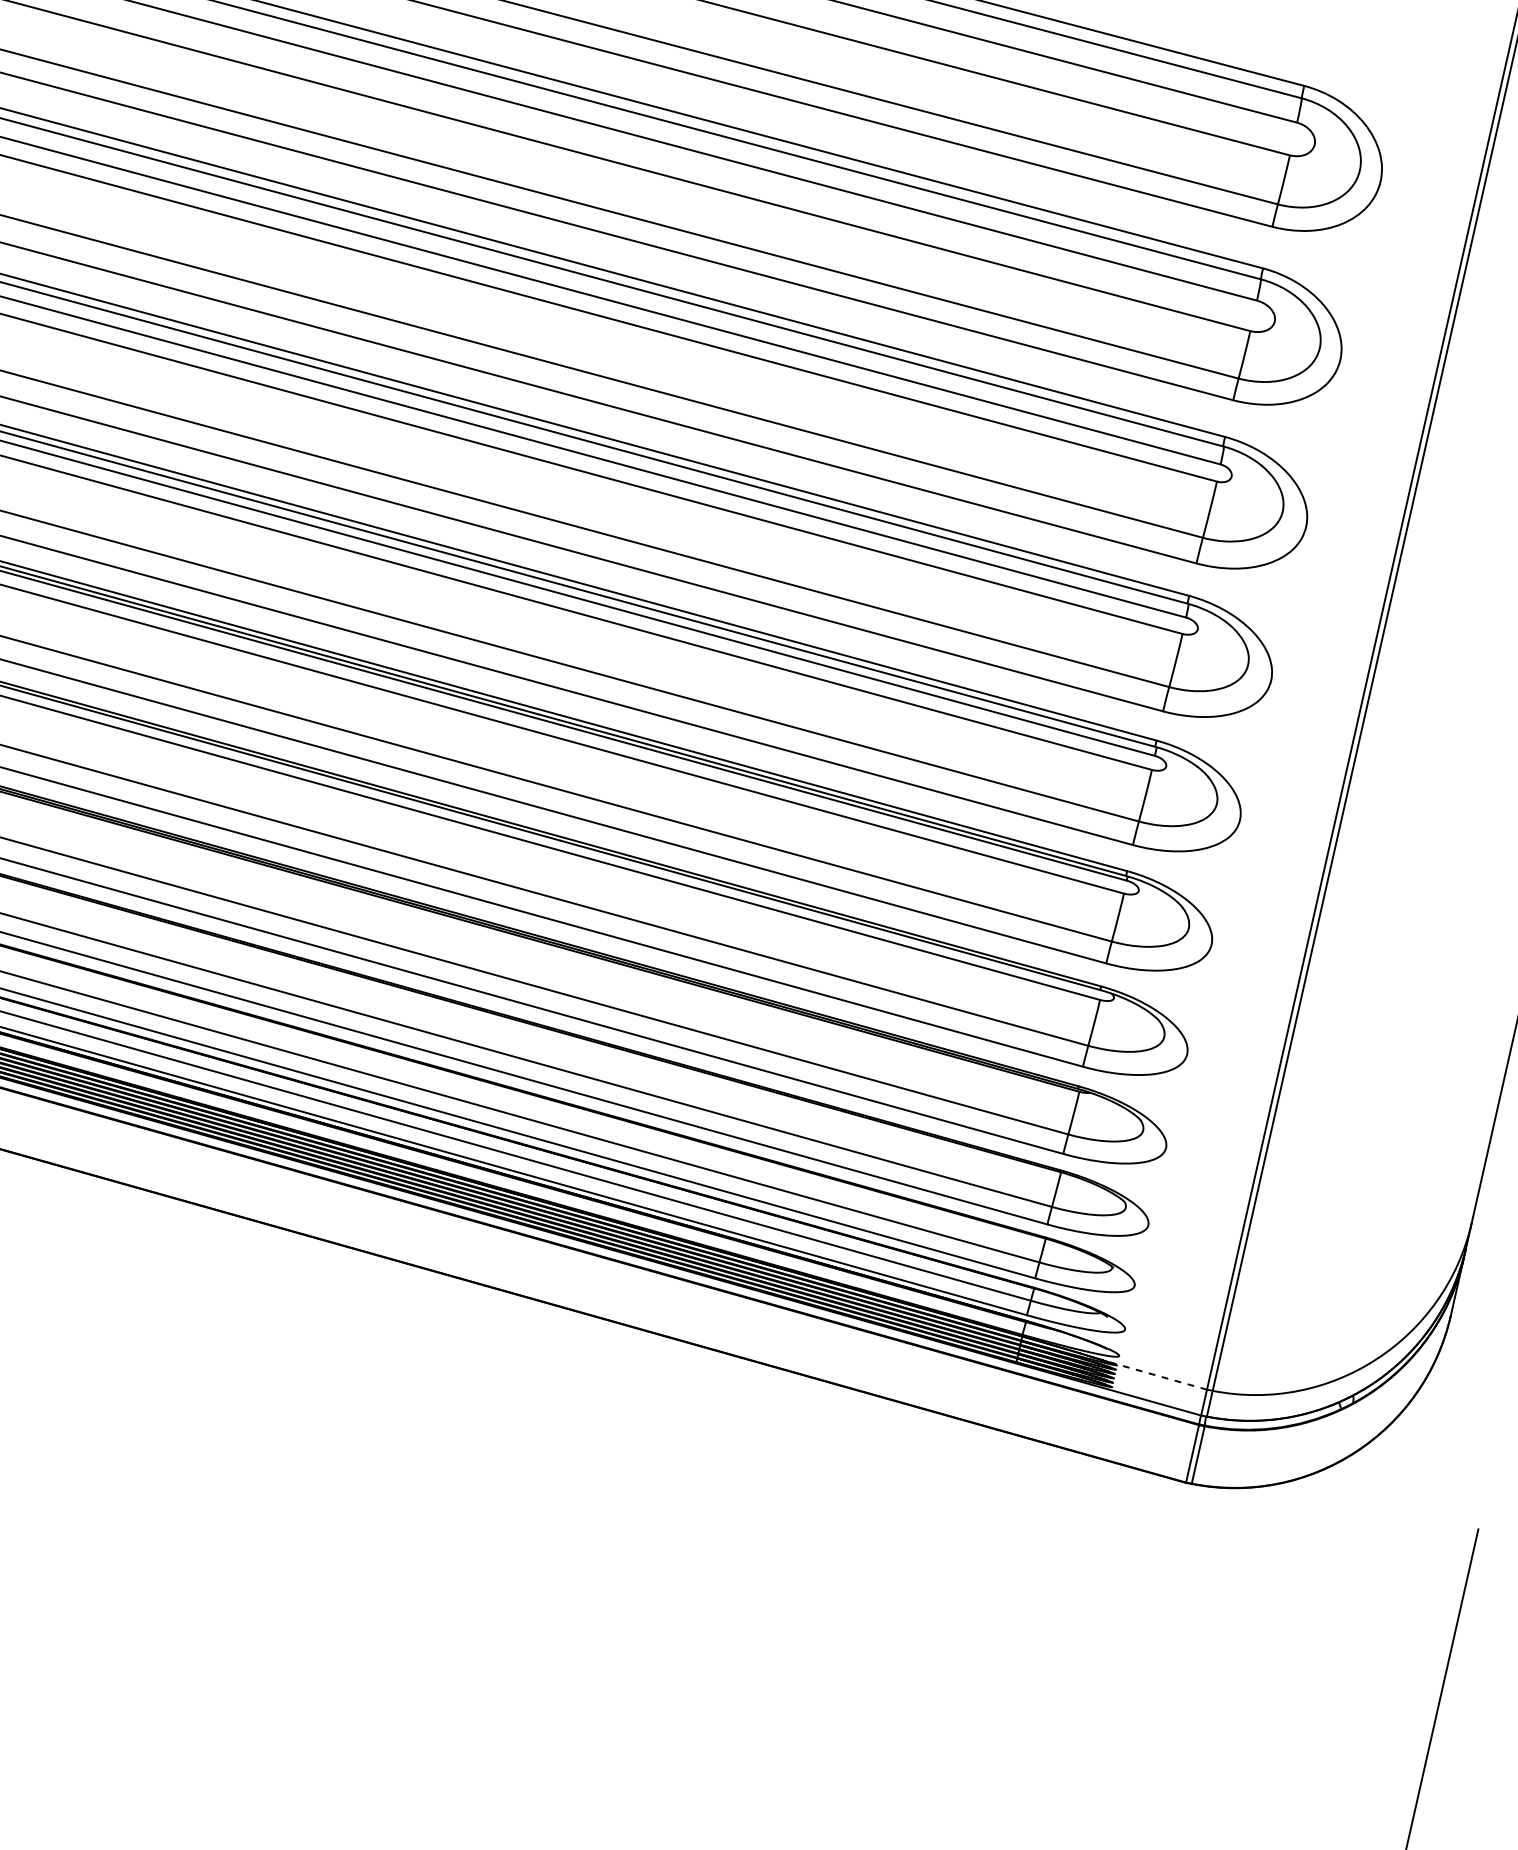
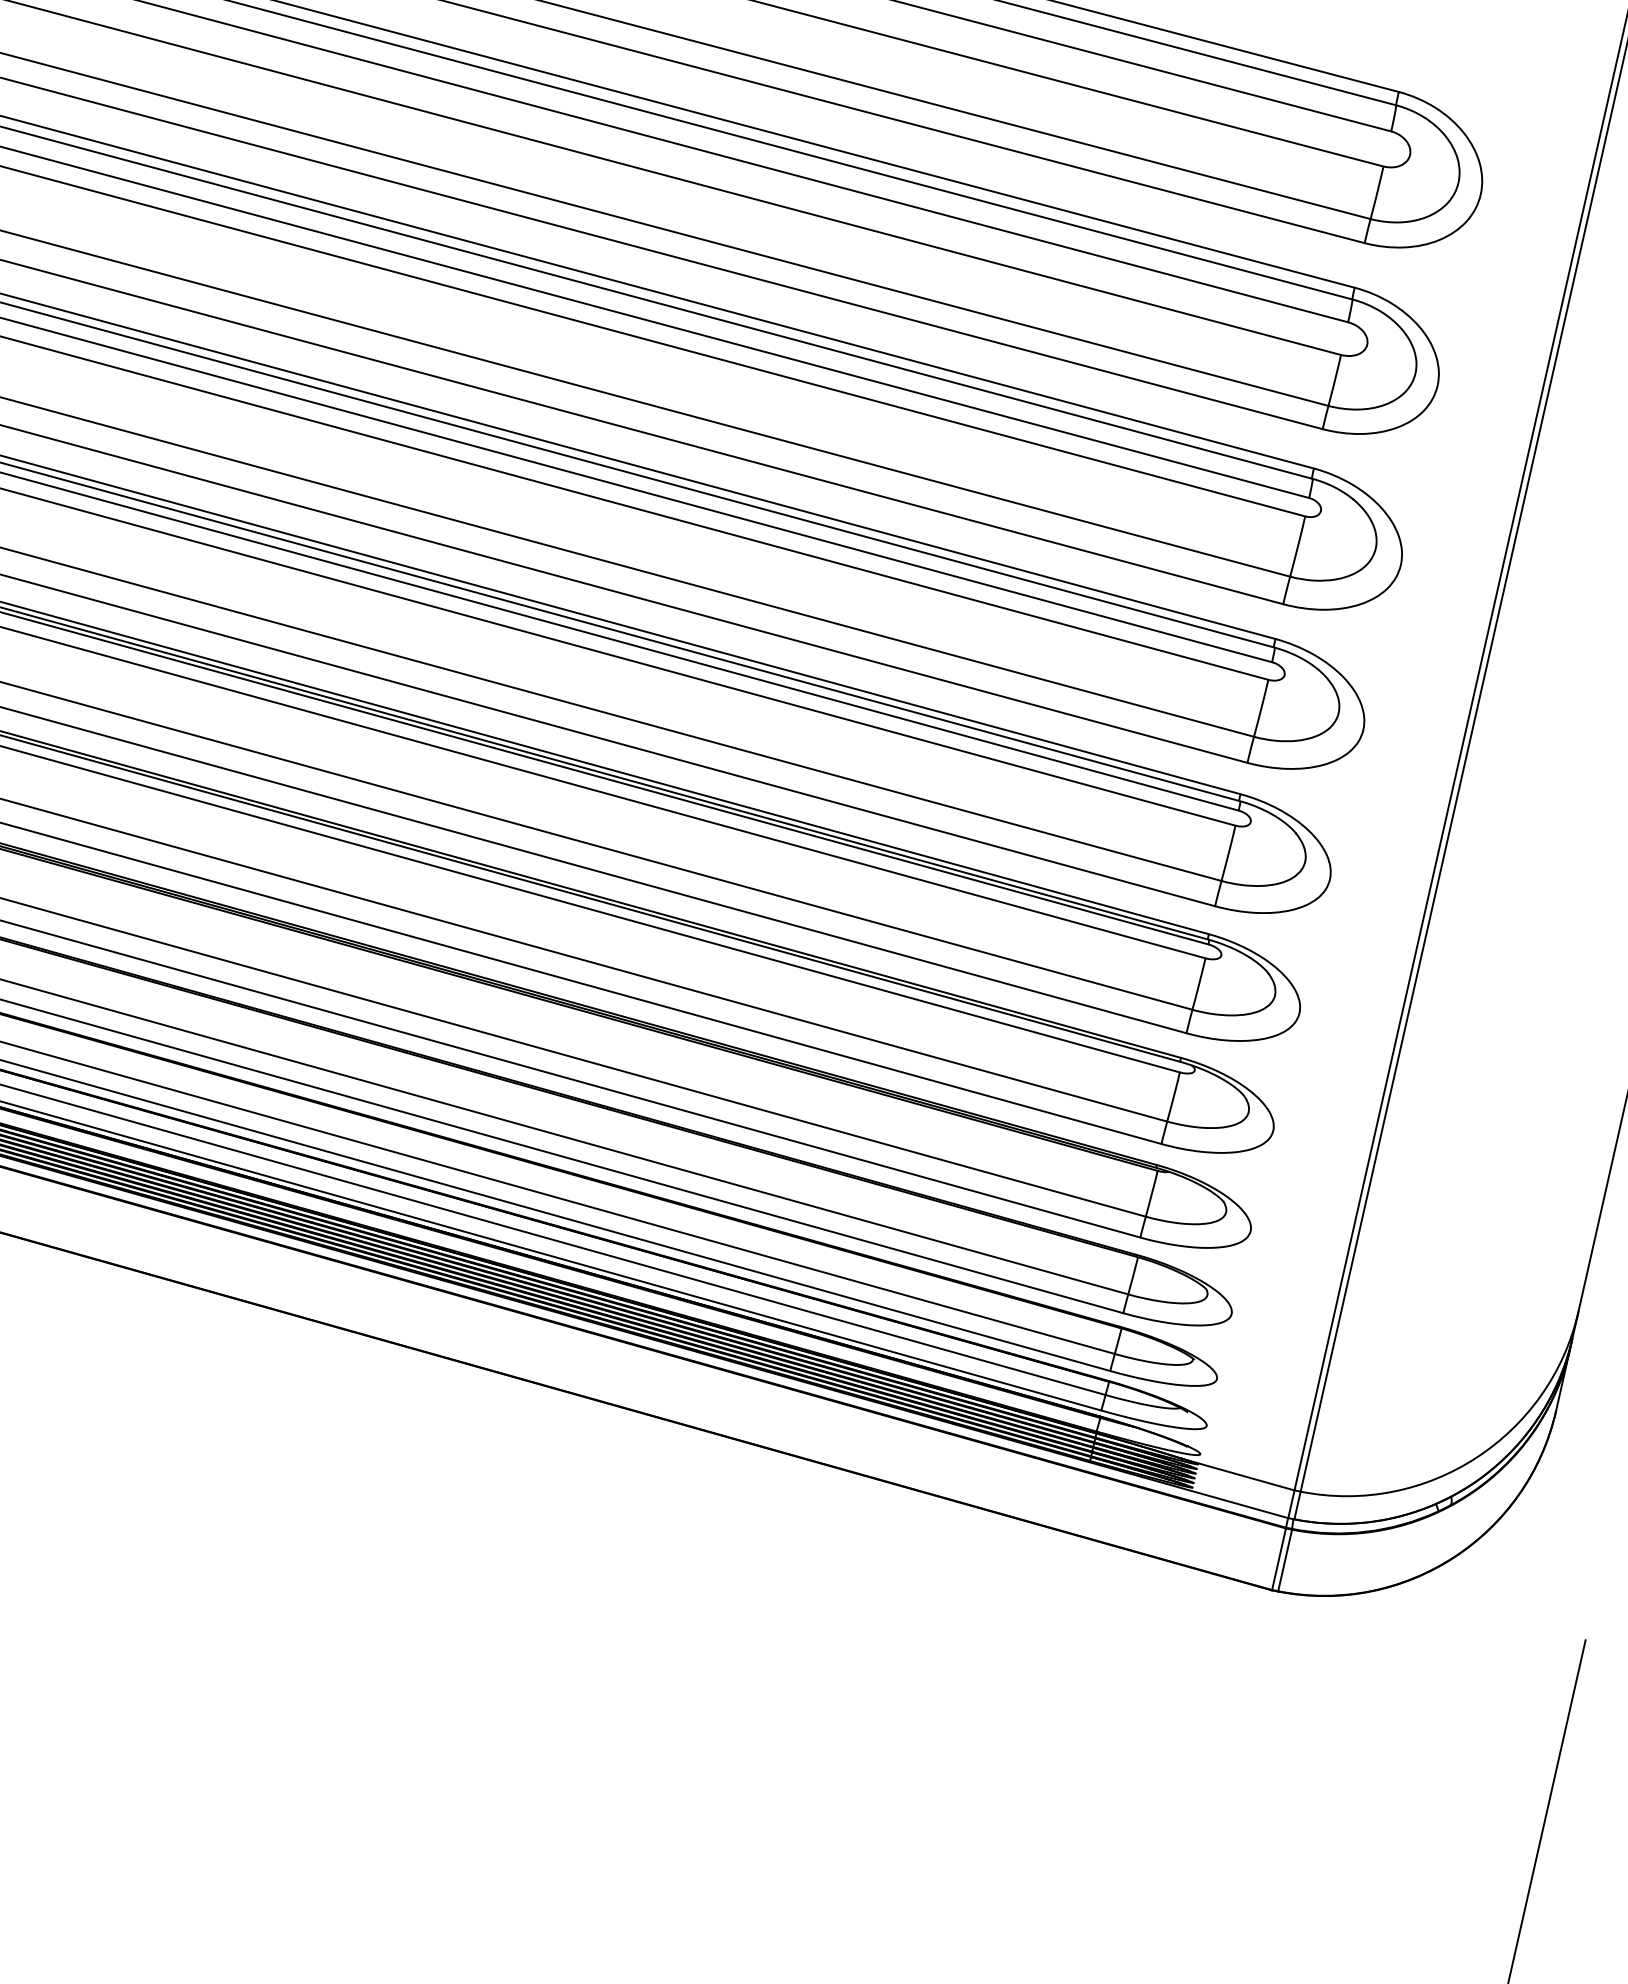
line: (1154, 1374) -> (1238, 1474), dashed -> solid

